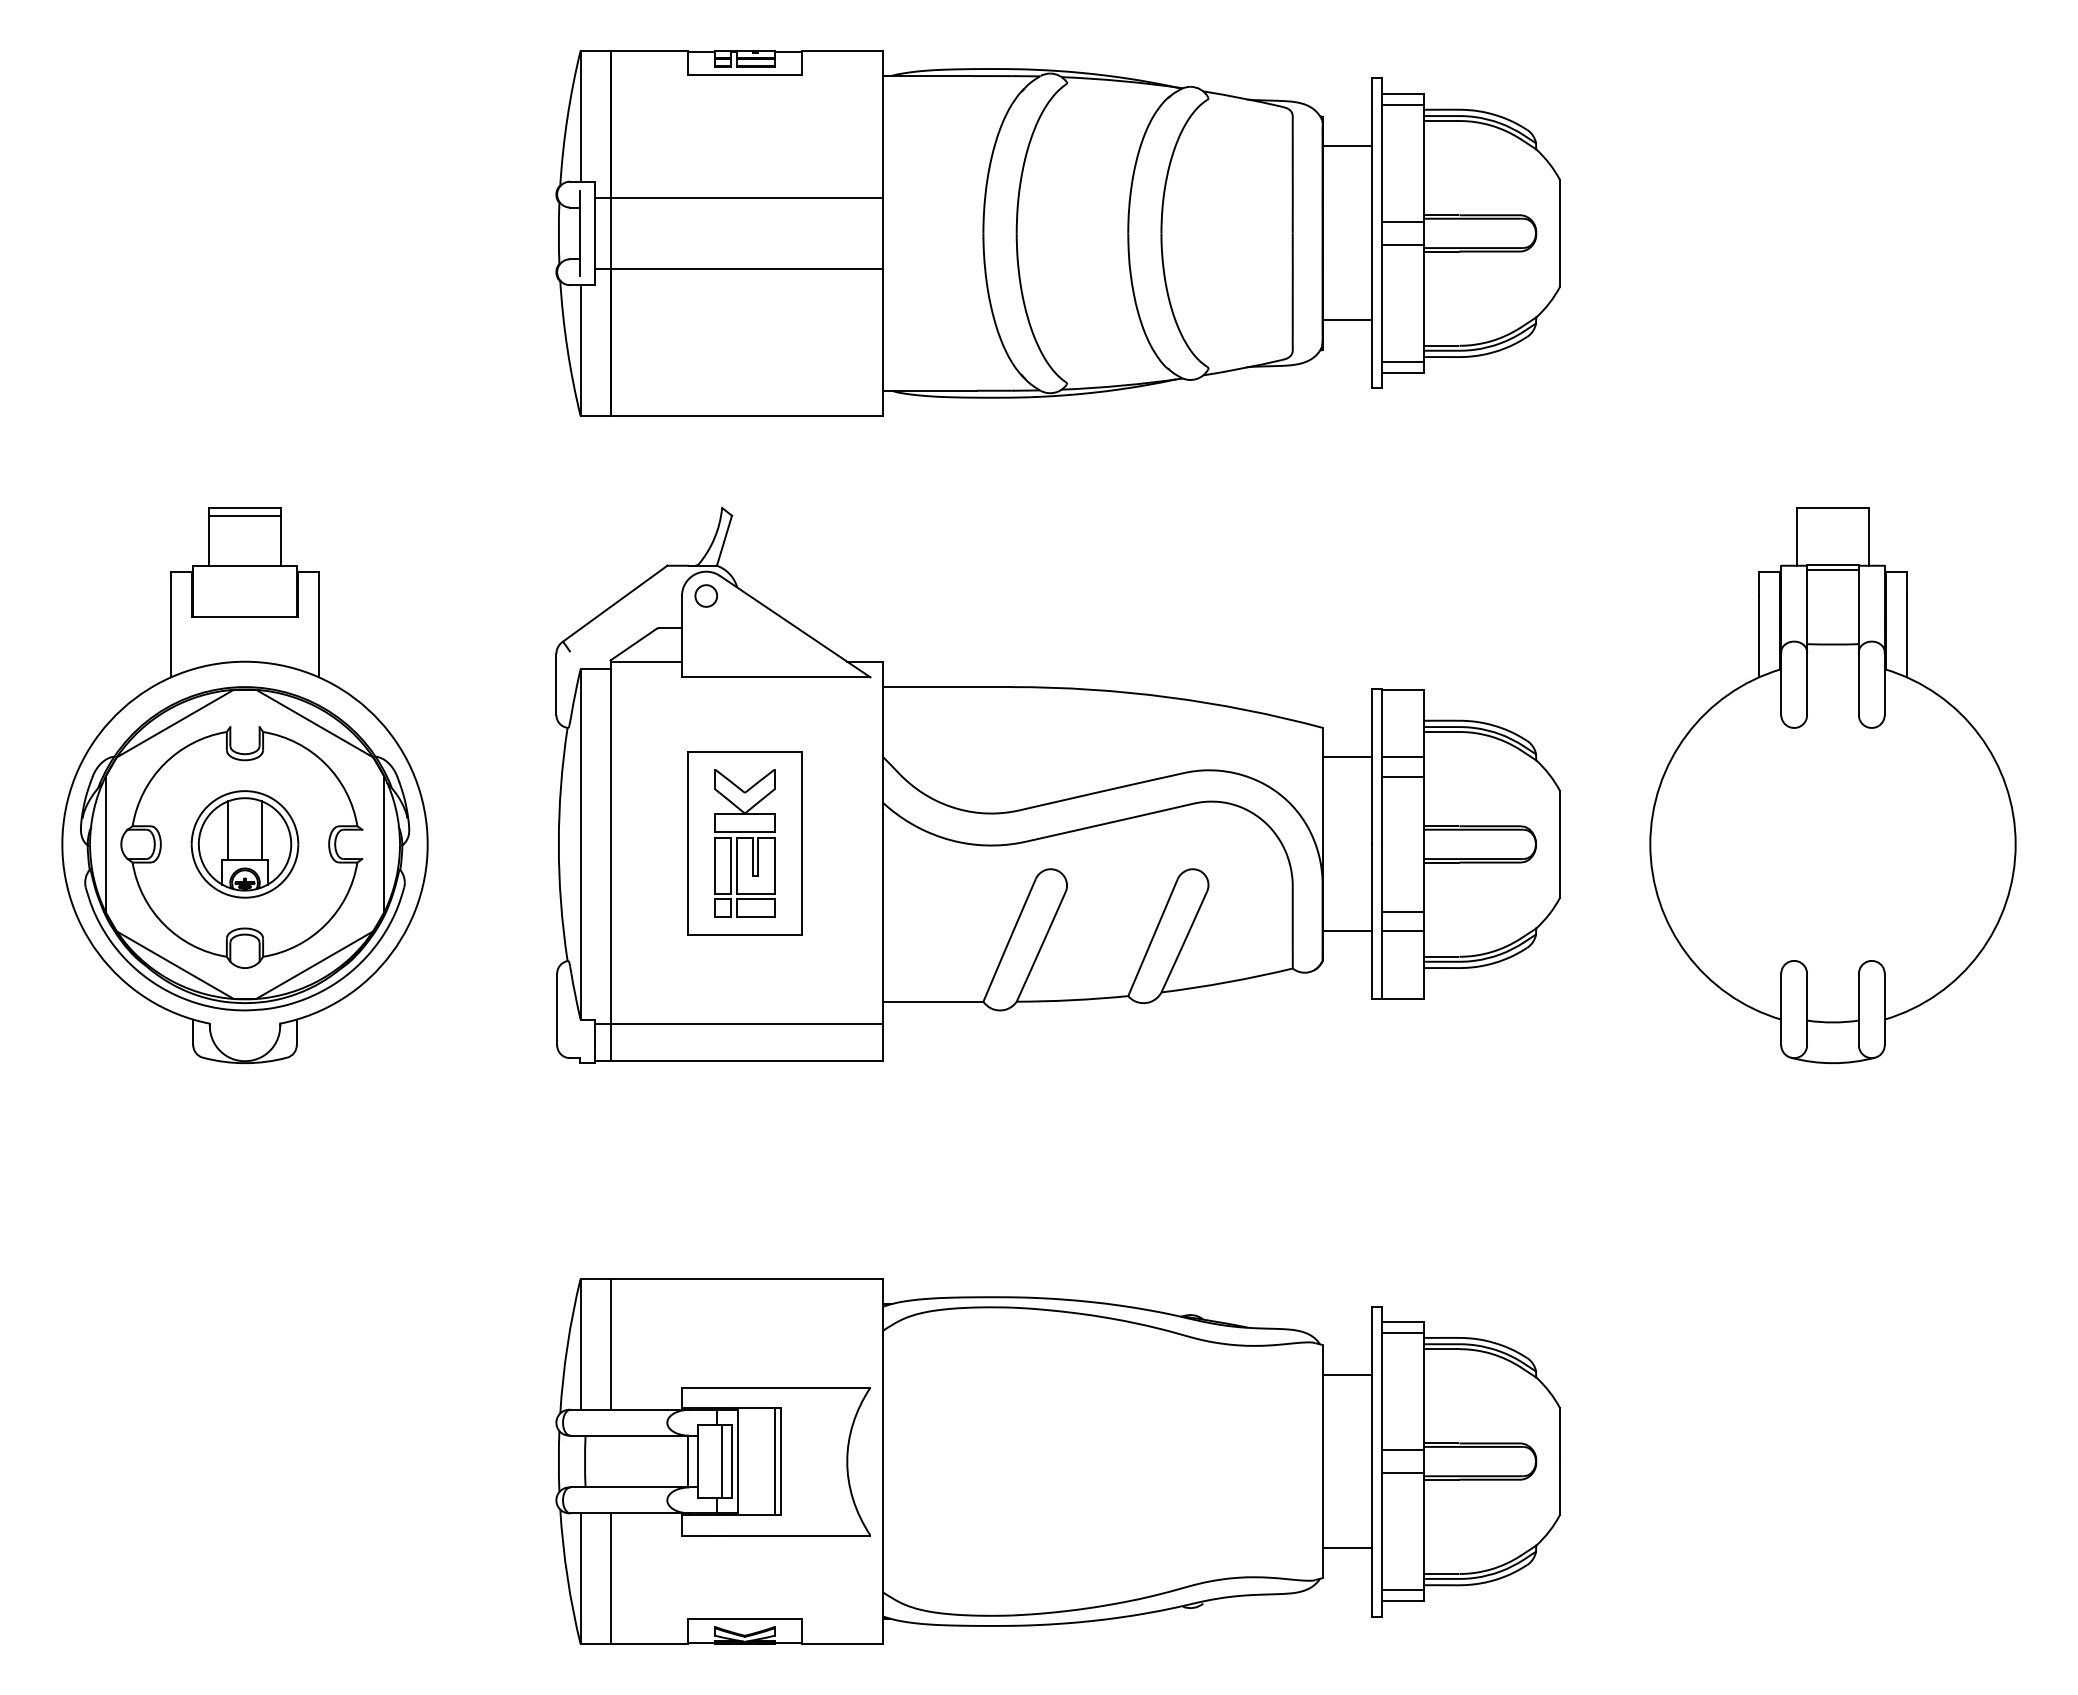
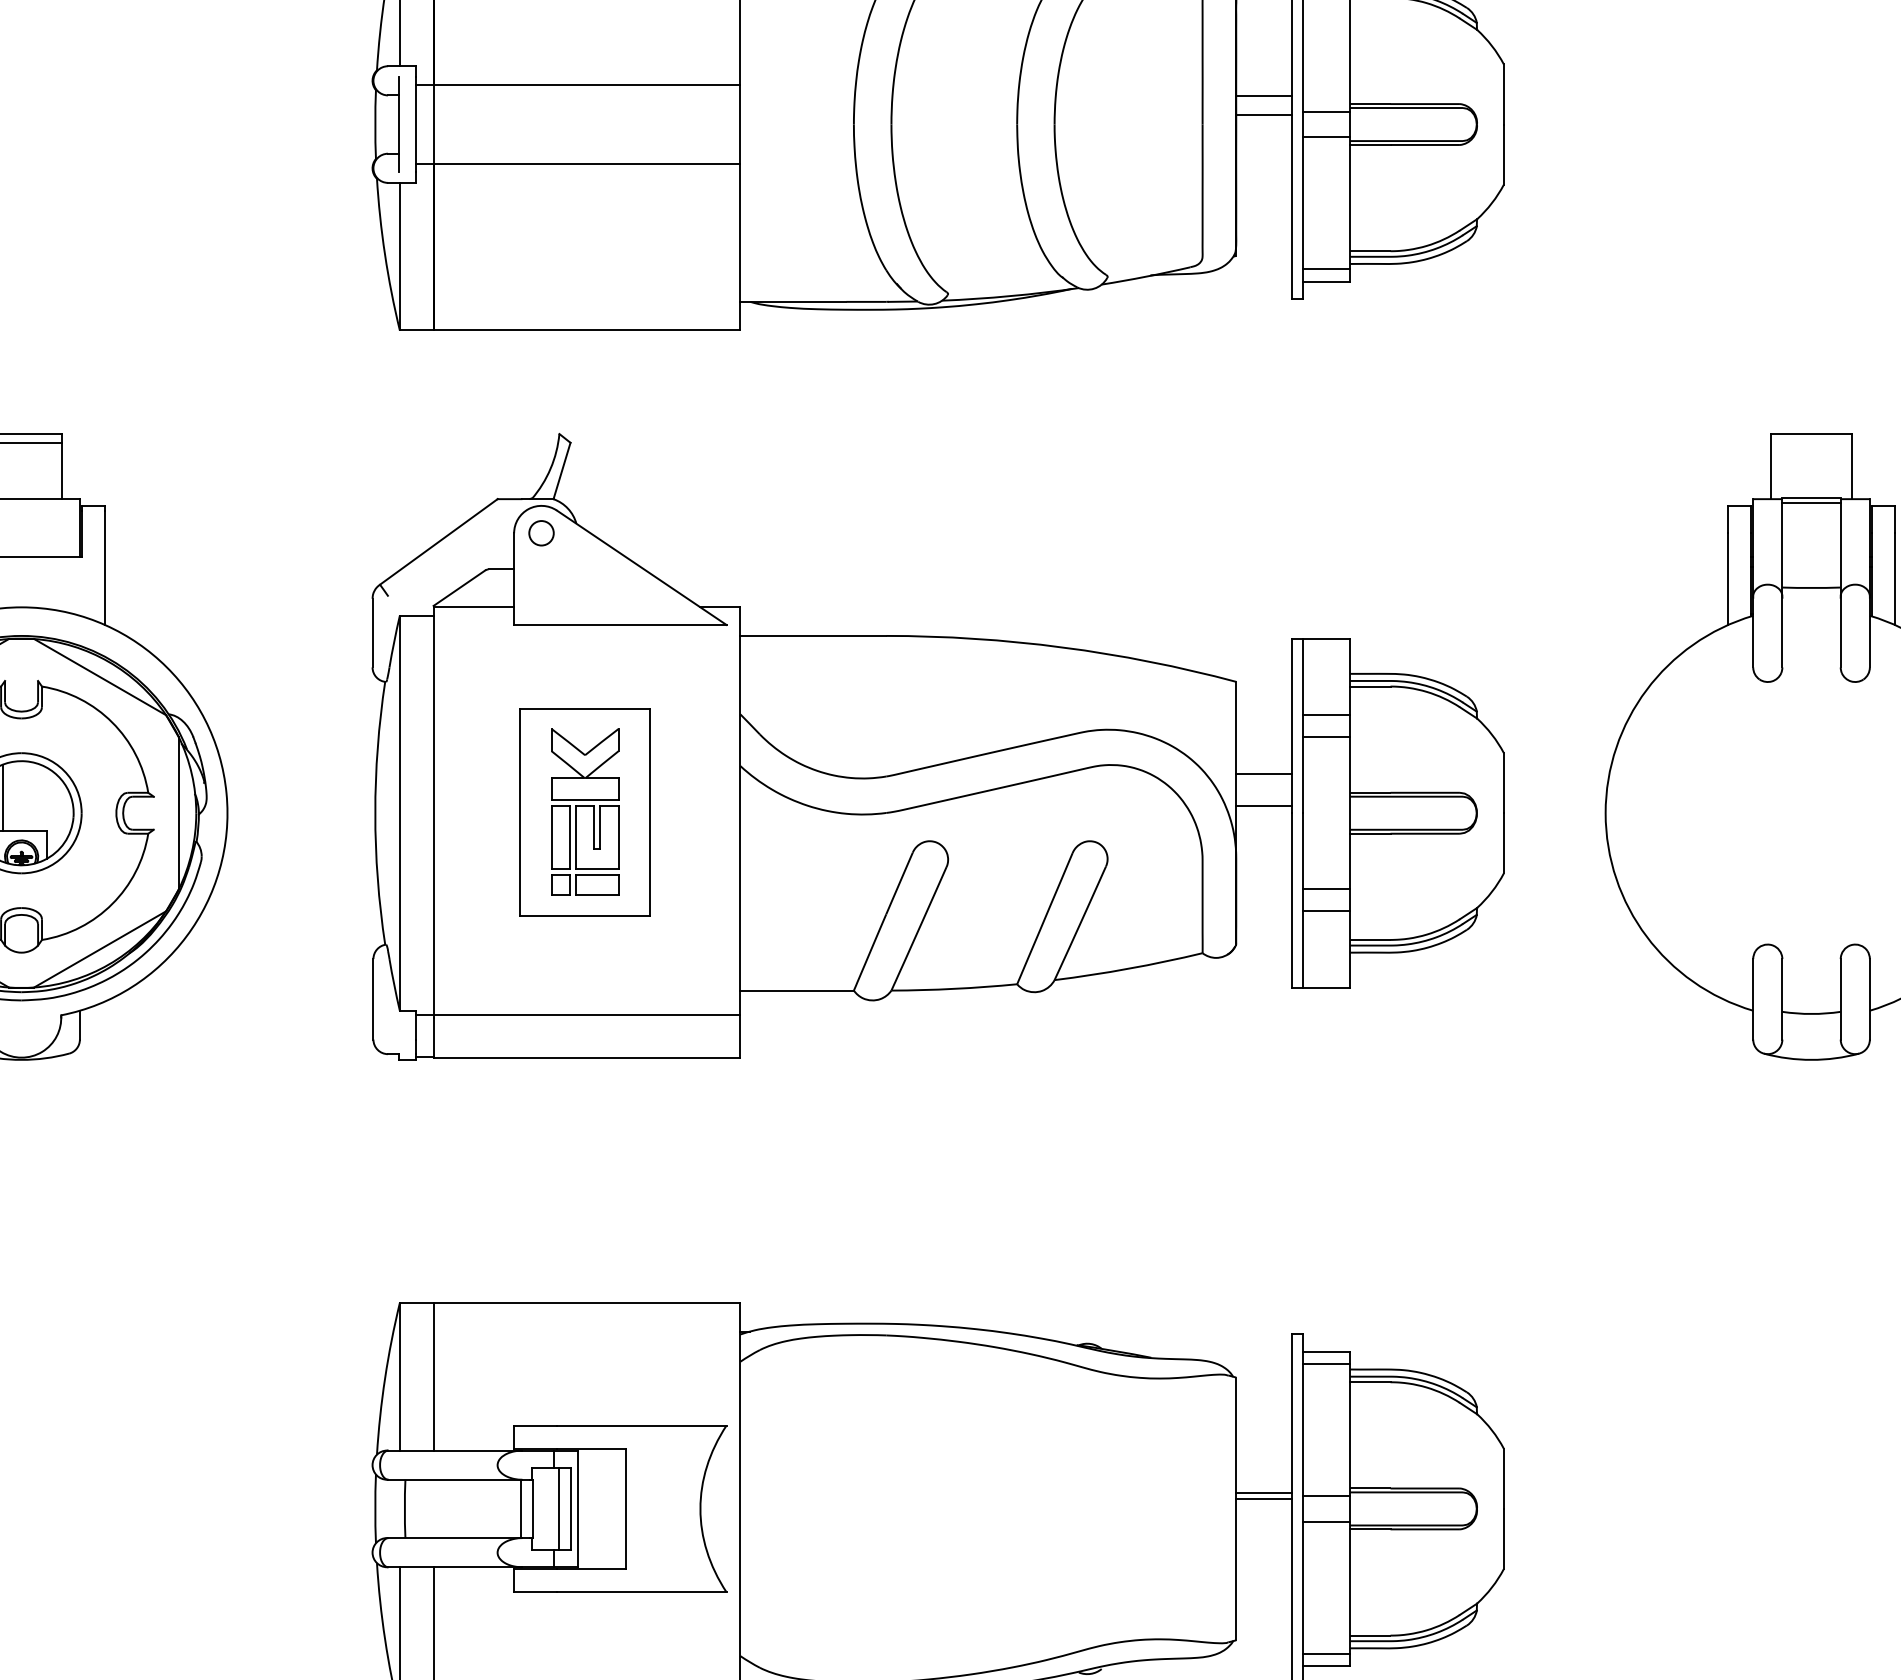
line: (1346, 146) -> (1263, 96), moved
line: (1346, 320) -> (1263, 115), moved
line: (1346, 757) -> (1263, 773), moved
line: (261, 830) -> (40, 797), removed
line: (1346, 931) -> (1263, 806), moved
line: (1346, 1374) -> (1263, 1498), moved
line: (775, 1461) -> (619, 1508), removed
line: (1346, 1548) -> (1263, 1493), moved

